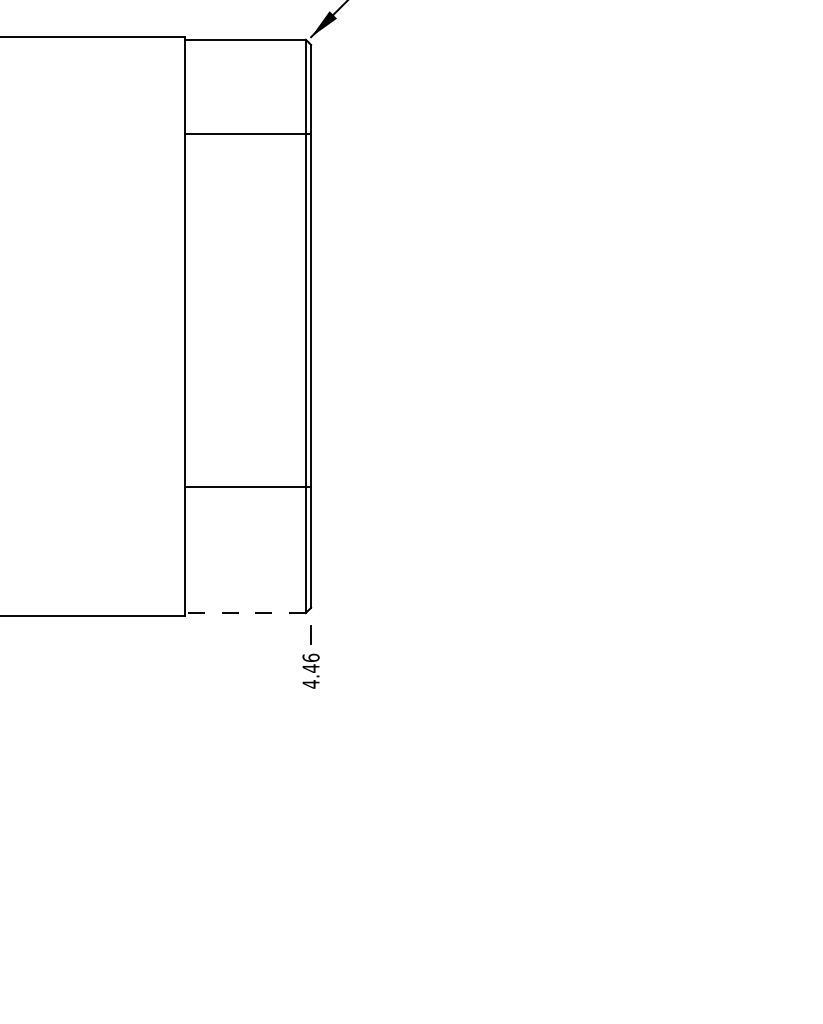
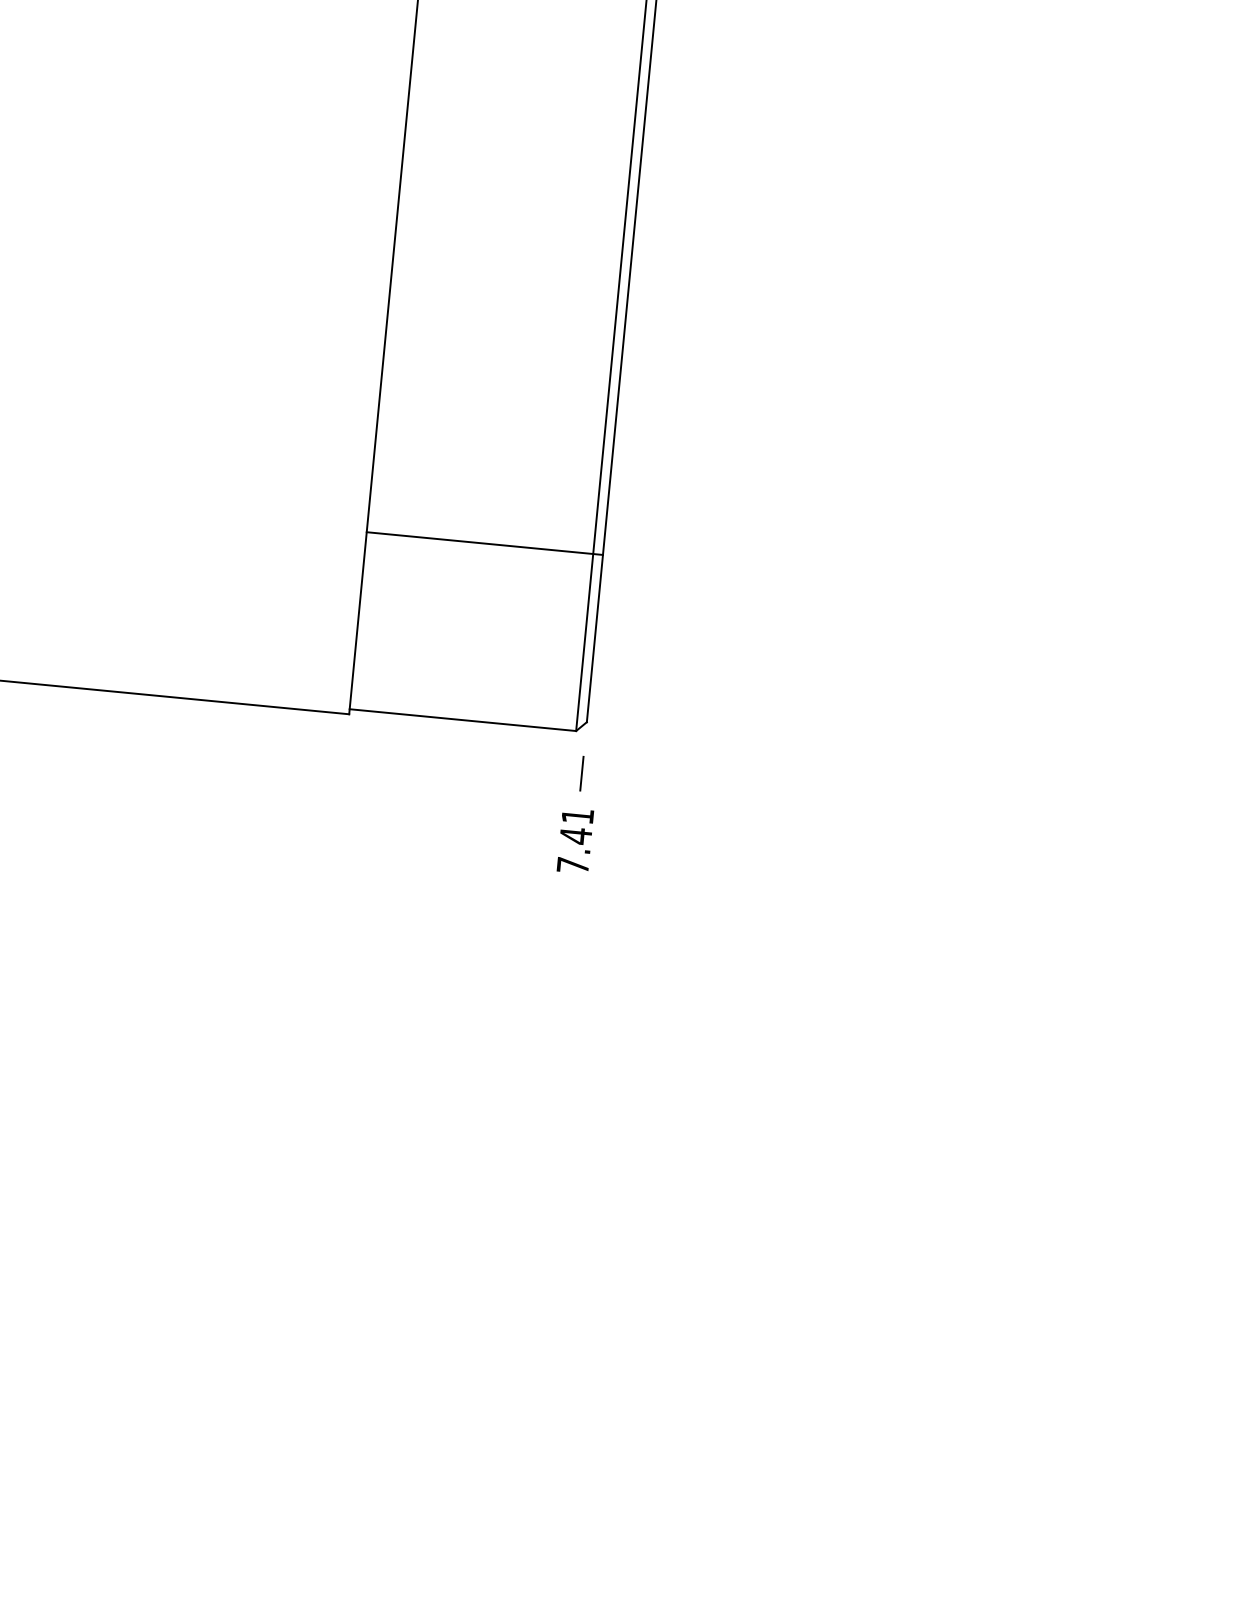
line: (248, 486) -> (485, 543), moved
line: (244, 613) -> (461, 720), dashed -> solid
text: (310, 670) -> (574, 839), 4.46 -> 7.41

